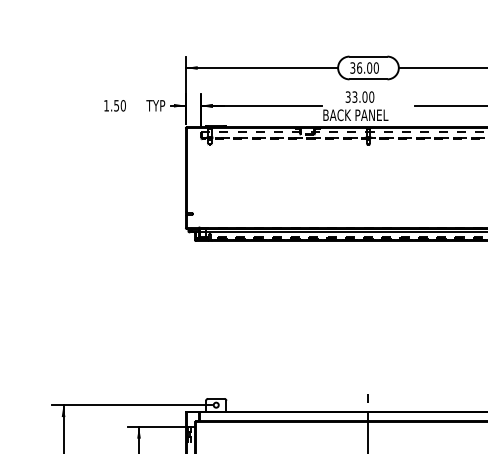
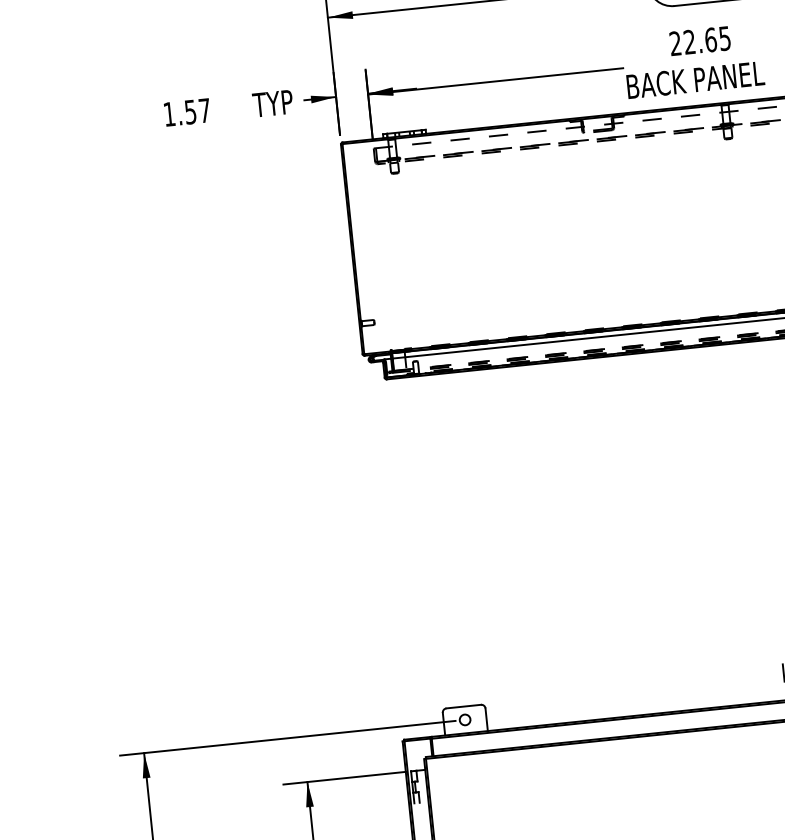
text: (359, 96) -> (699, 39), 33.00 -> 22.65
text: (122, 105) -> (202, 110), 1.50 -> 1.57

